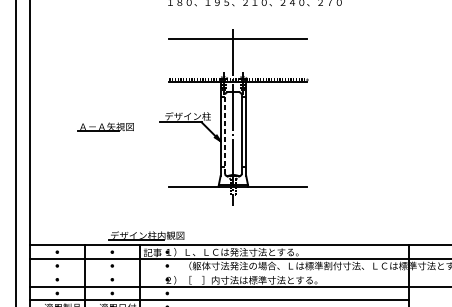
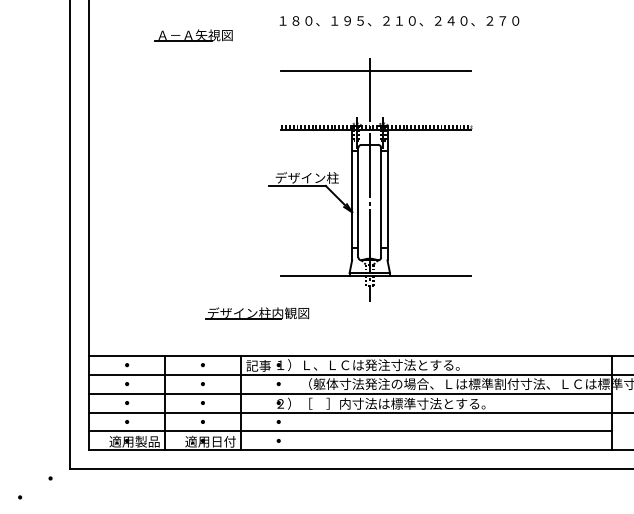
part: (105, 126) -> (193, 35), moved
line: (225, 134) -> (358, 202), dashed -> solid
part: (146, 235) -> (257, 313), moved
line: (219, 272) -> (350, 393), added

